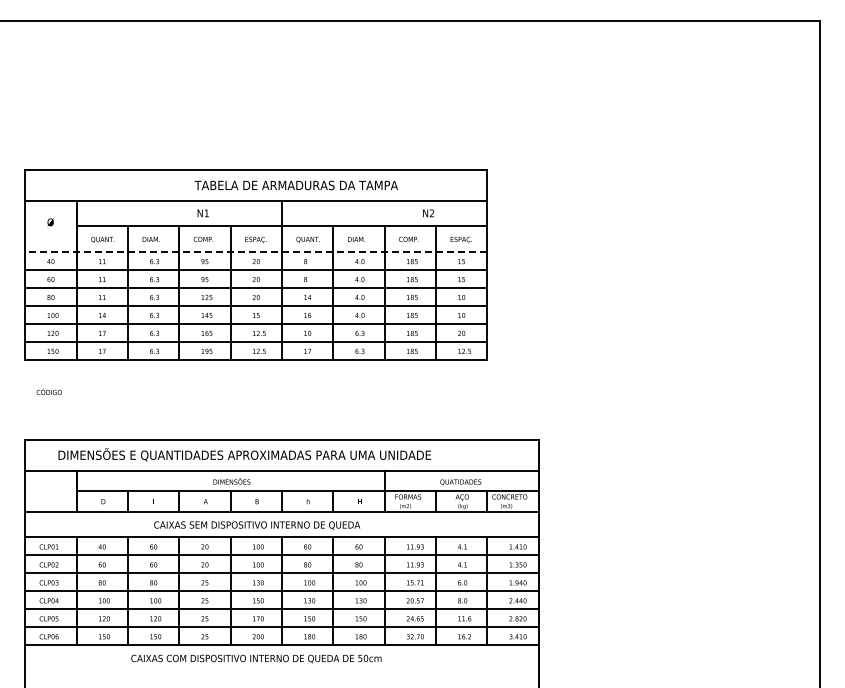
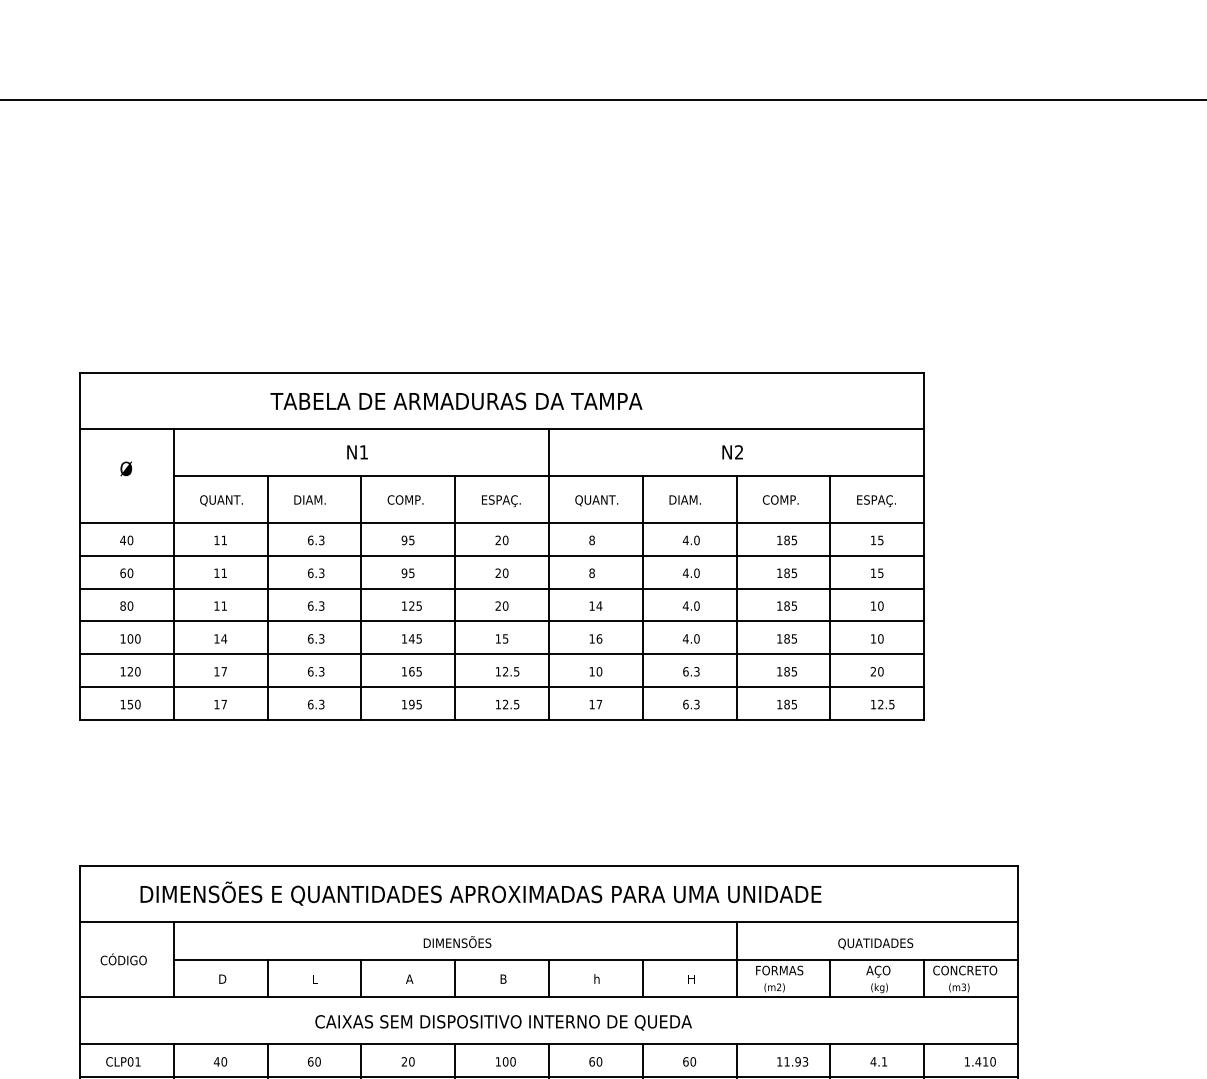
text: (295, 185) -> (454, 401), moved
text: (202, 213) -> (356, 452), moved
text: (428, 213) -> (732, 452), moved
line: (255, 251) -> (500, 522), dashed -> solid
text: (48, 391) -> (122, 958), moved

